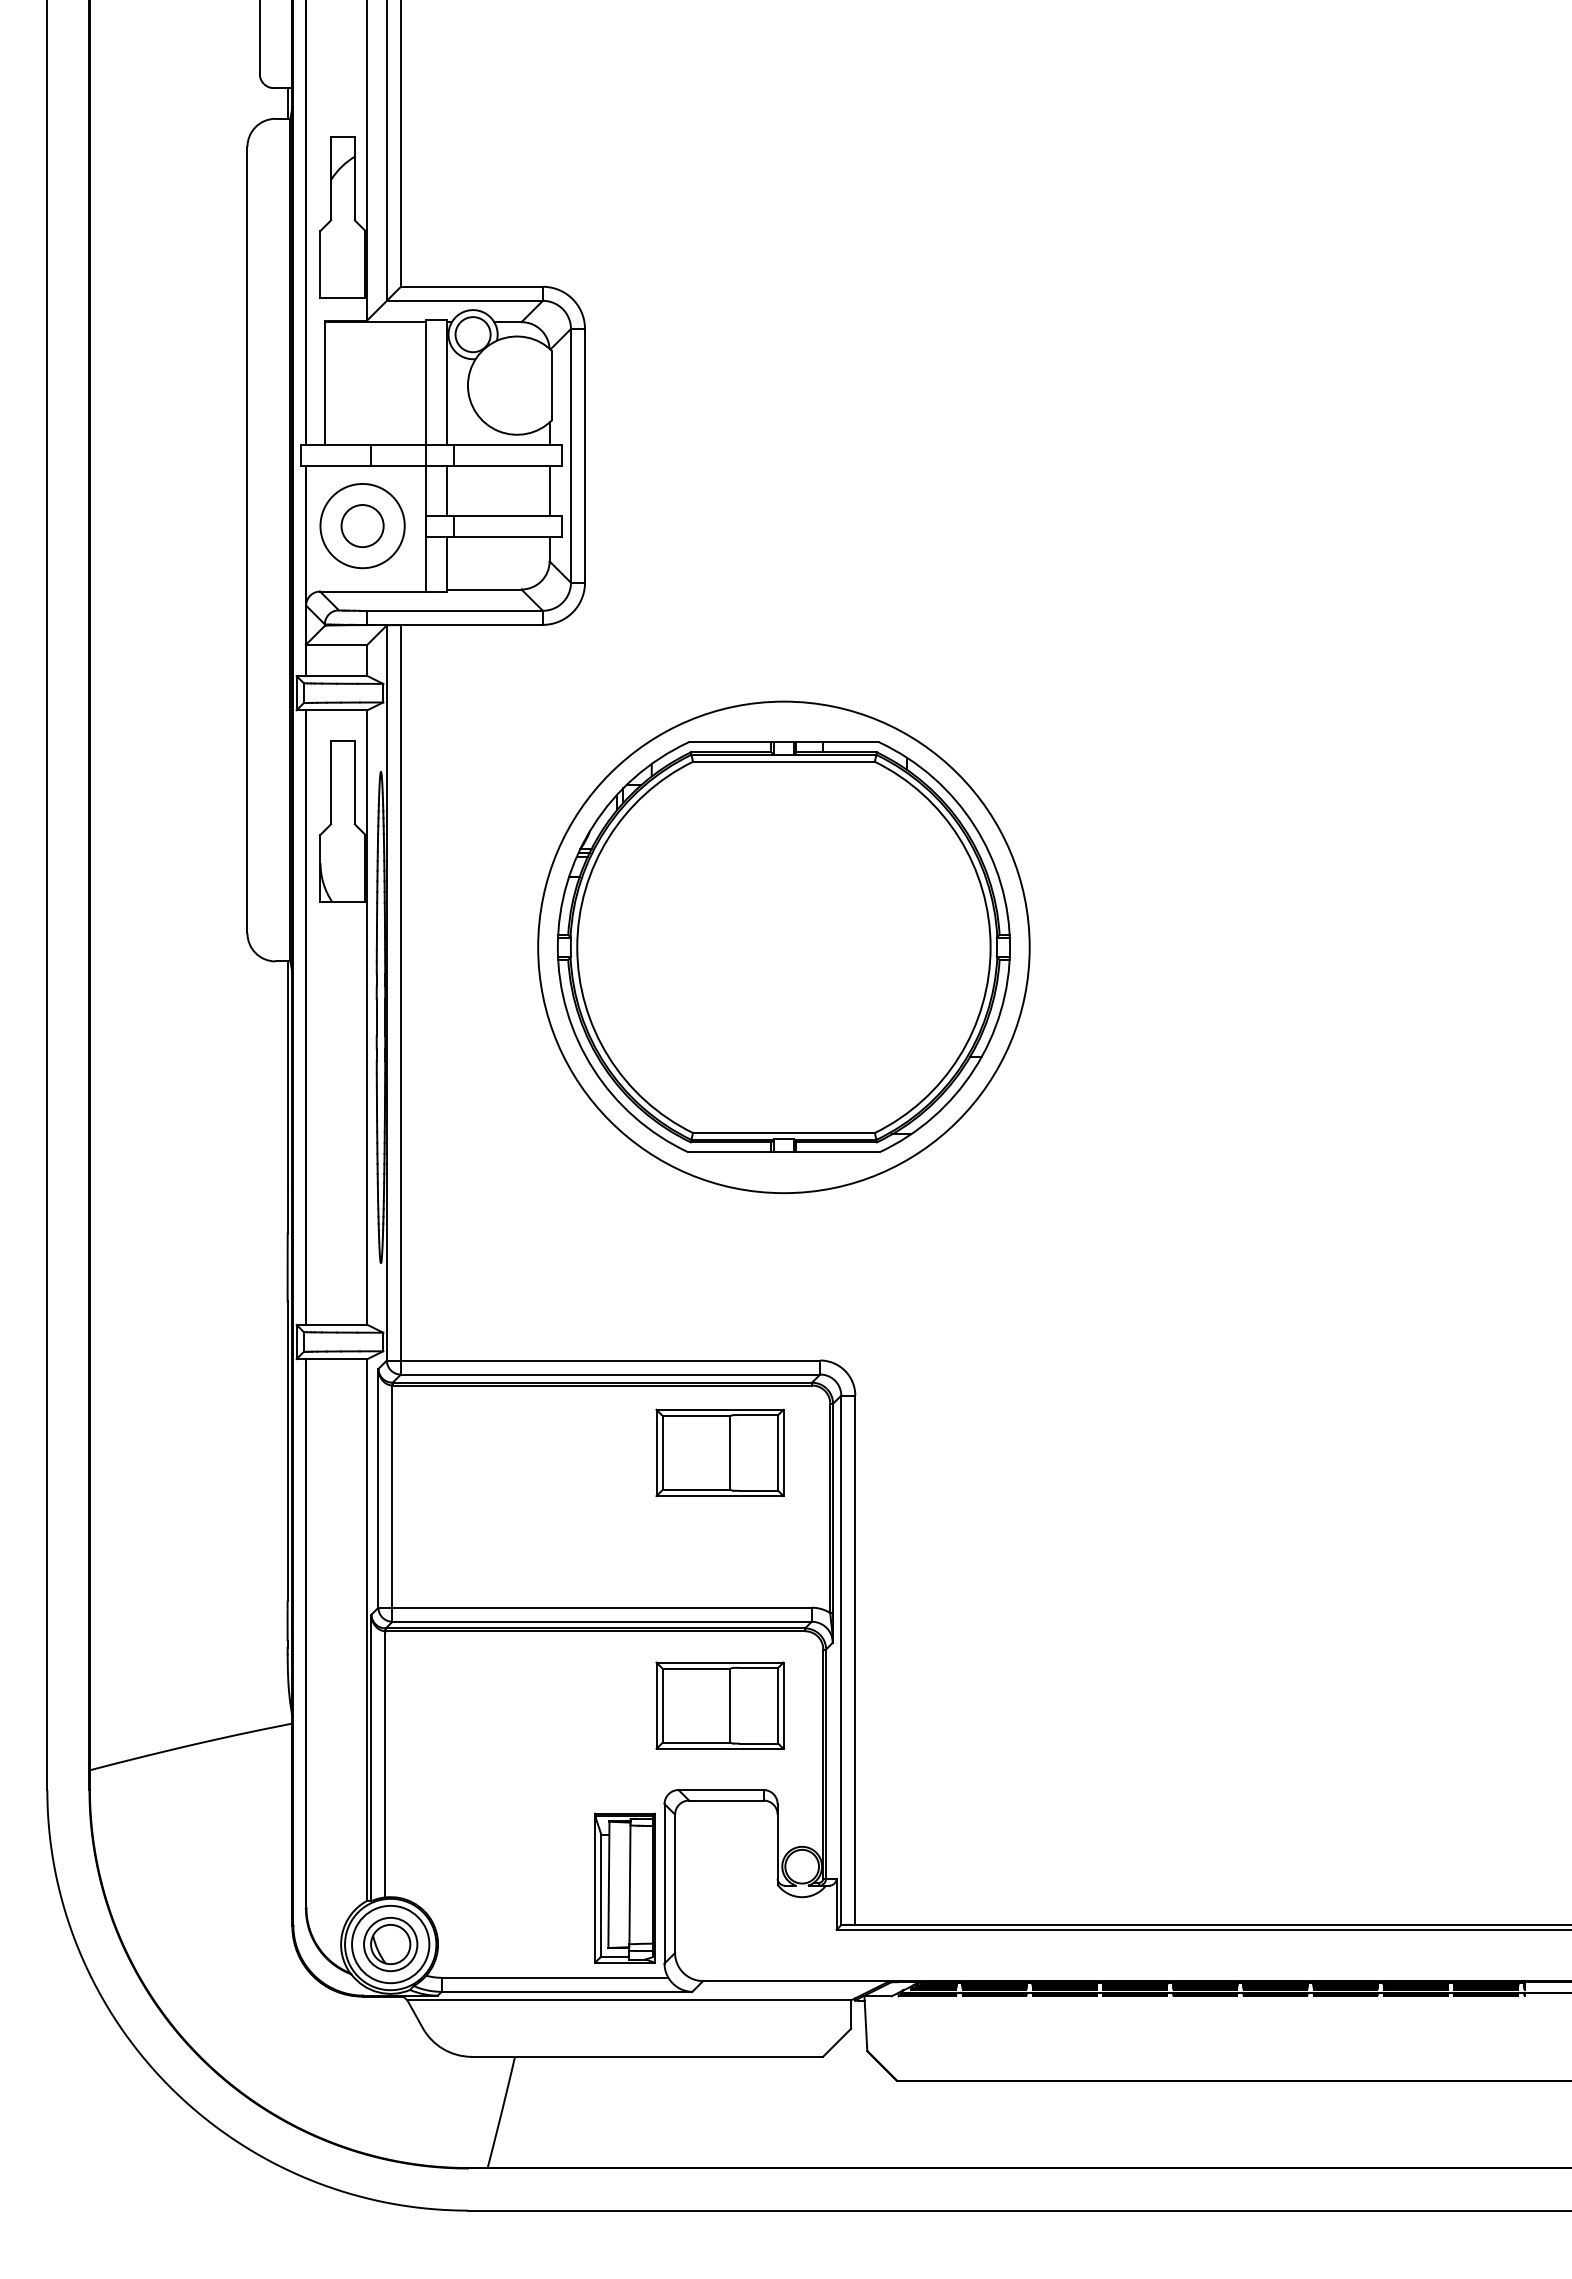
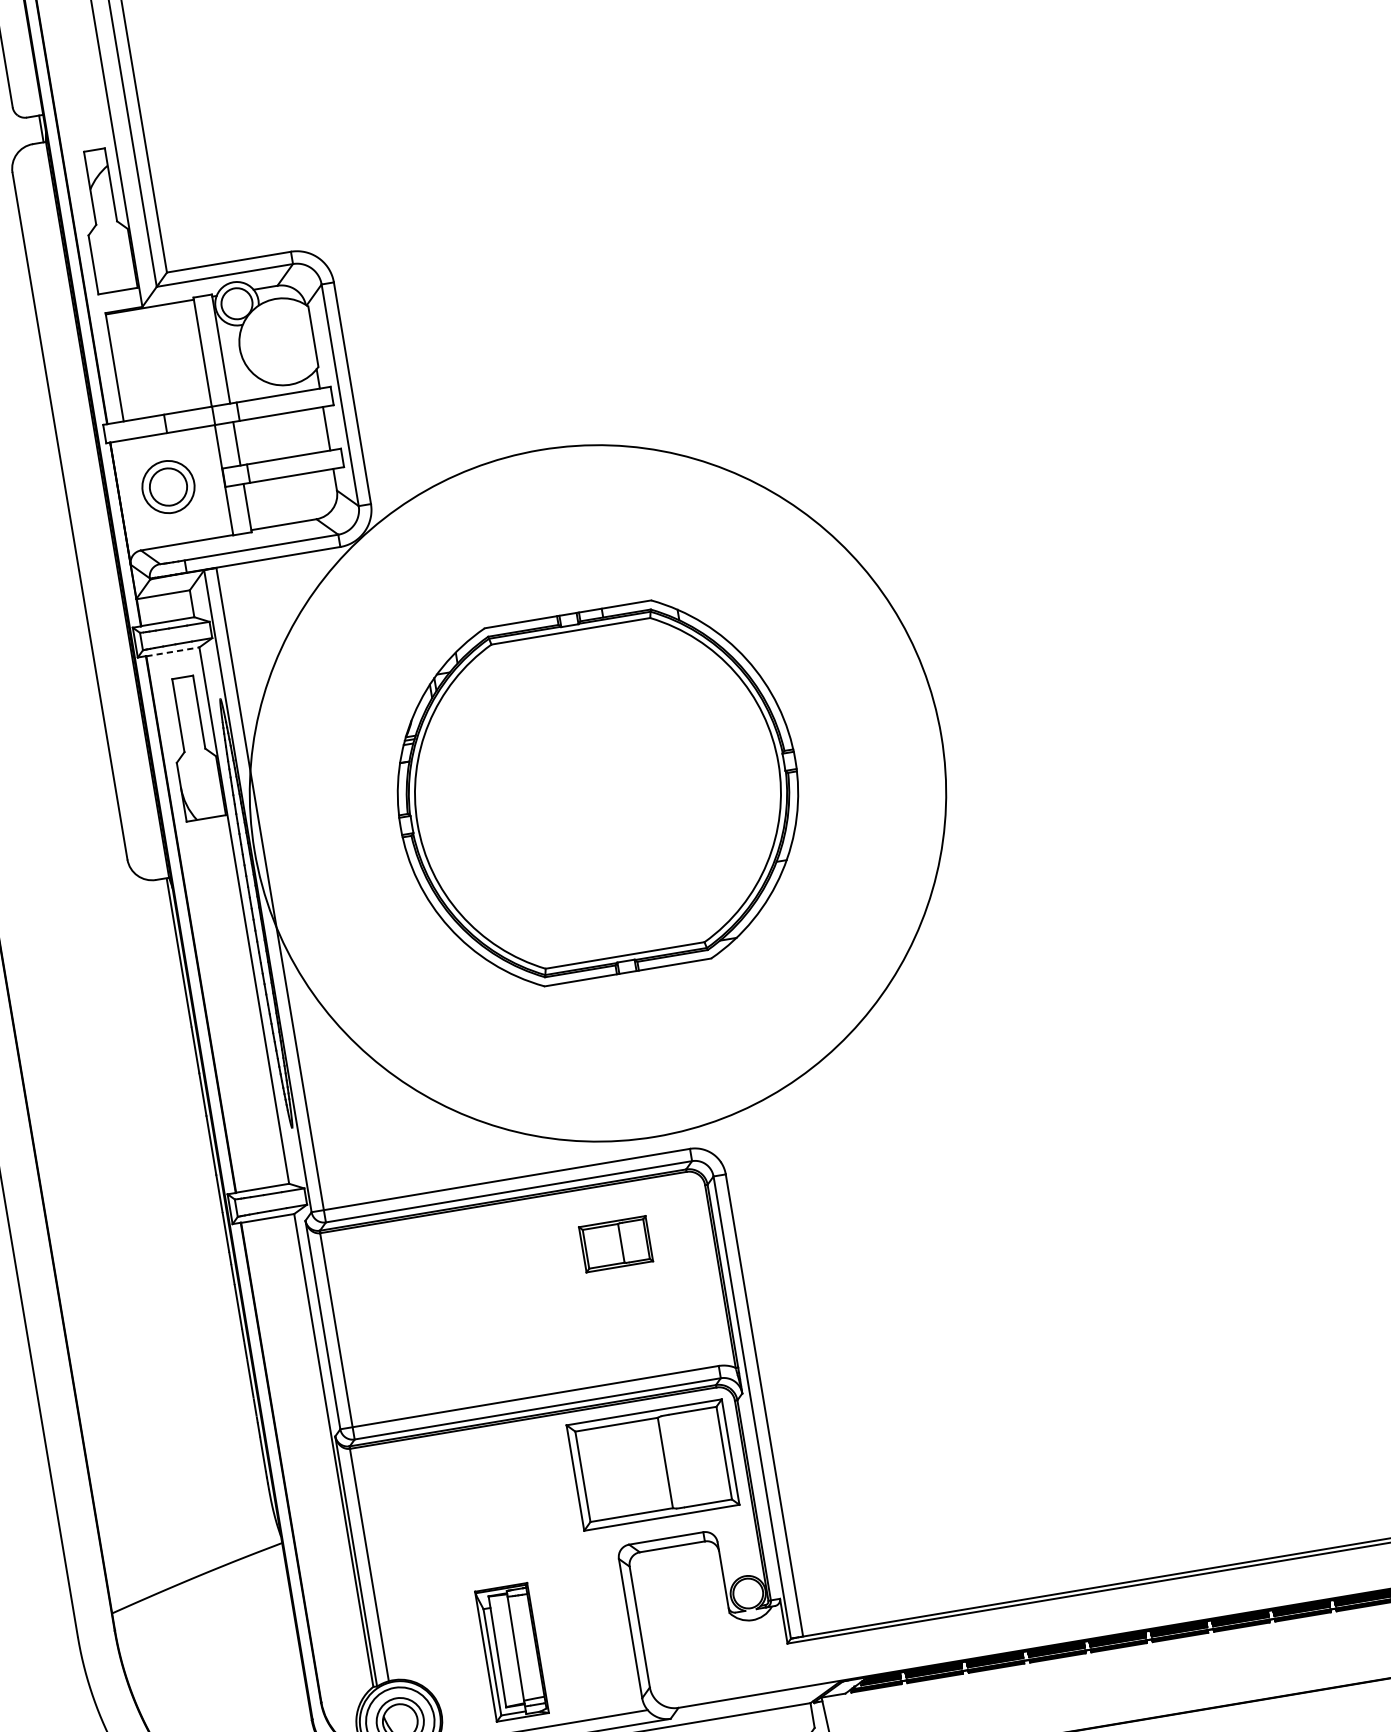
circle: (362, 525) -> (168, 486), size x0.7
line: (337, 710) -> (173, 651), solid -> dashed
circle: (783, 947) -> (597, 793), size x1.6
part: (719, 1452) -> (615, 1243), size x0.6
part: (719, 1705) -> (652, 1464), size x1.4
part: (624, 1887) -> (511, 1651), moved

